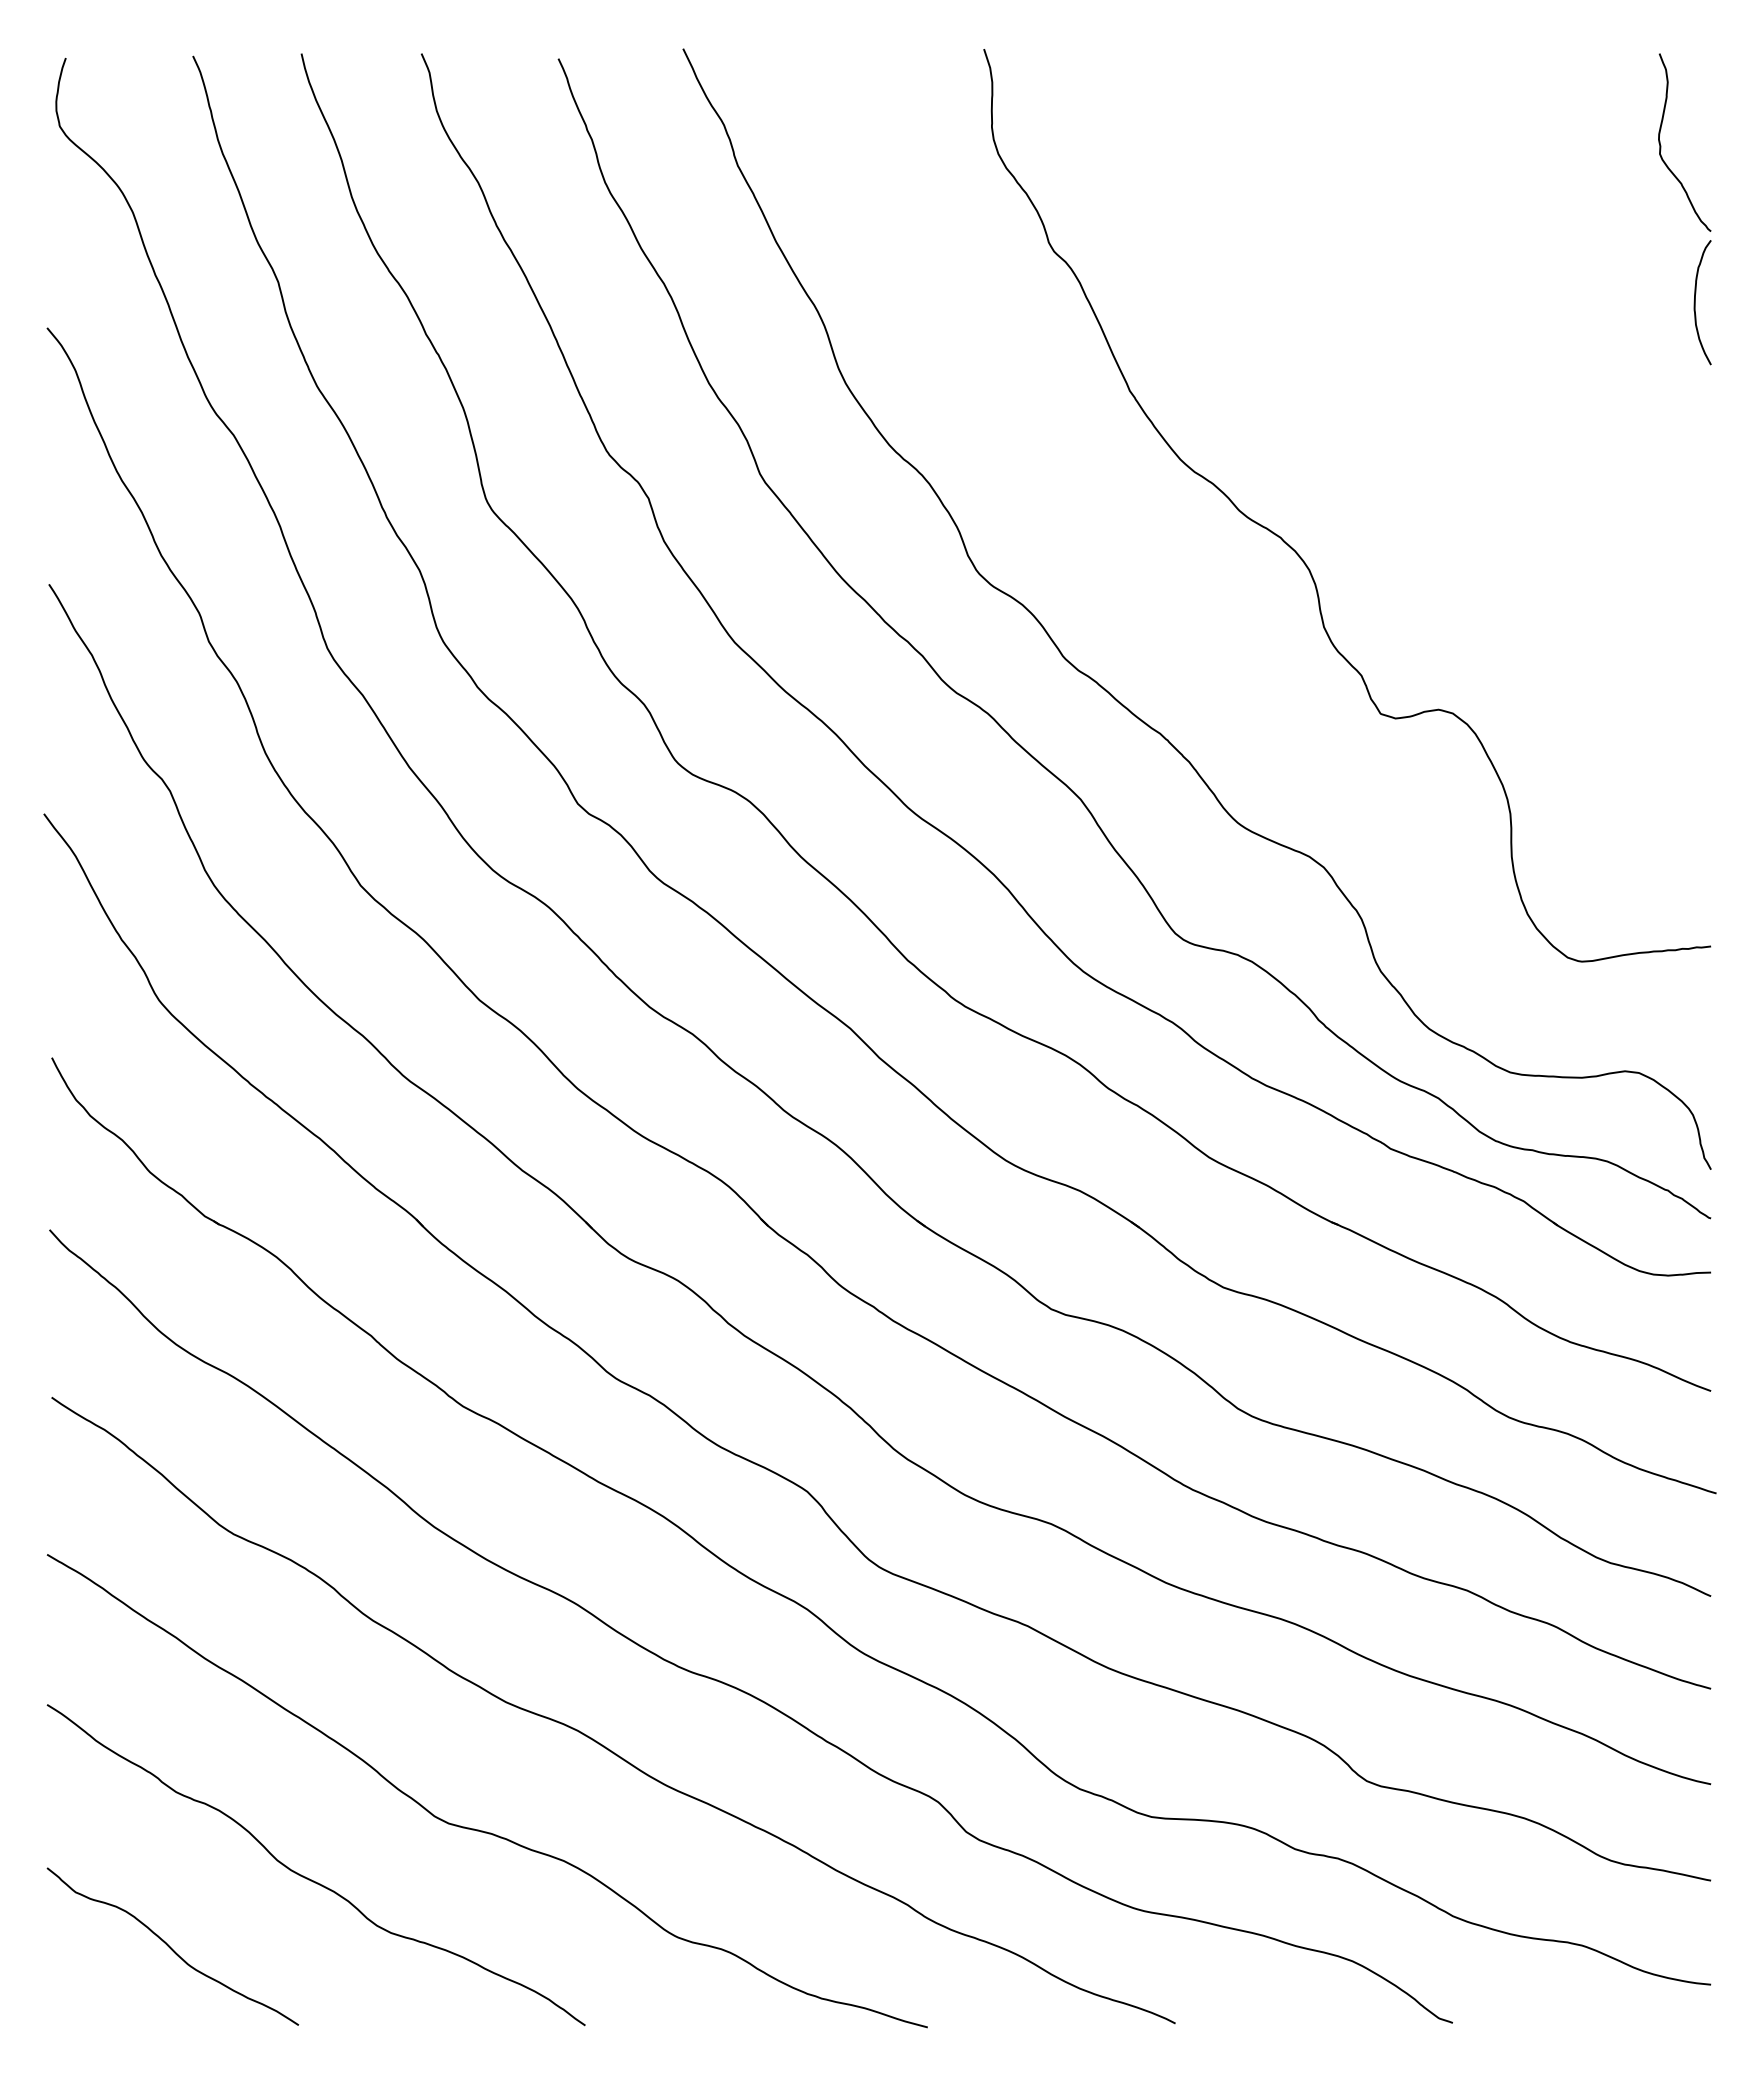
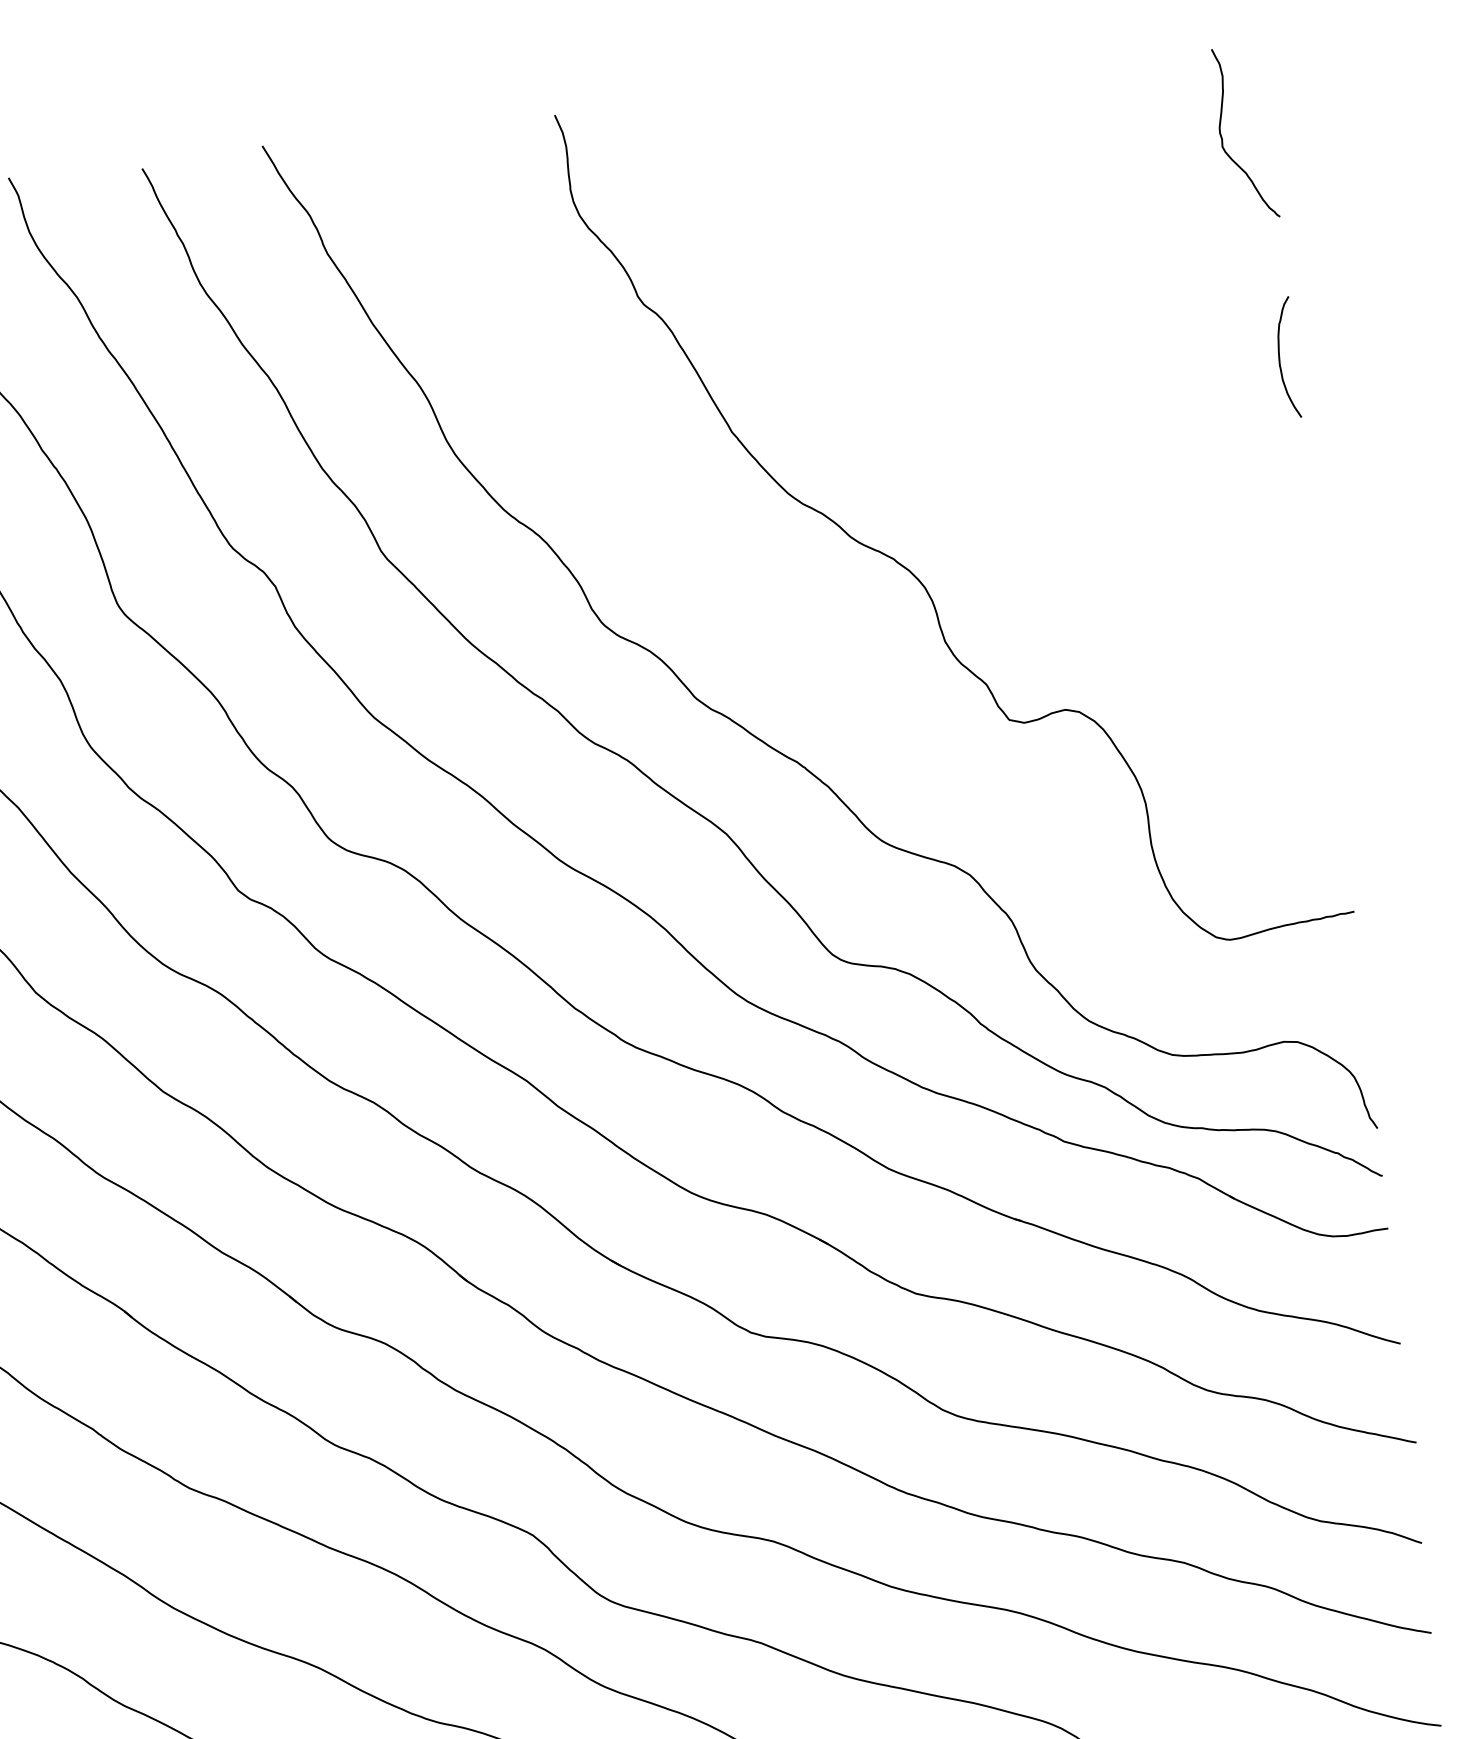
curve: (1695, 302) -> (1280, 358), moved

